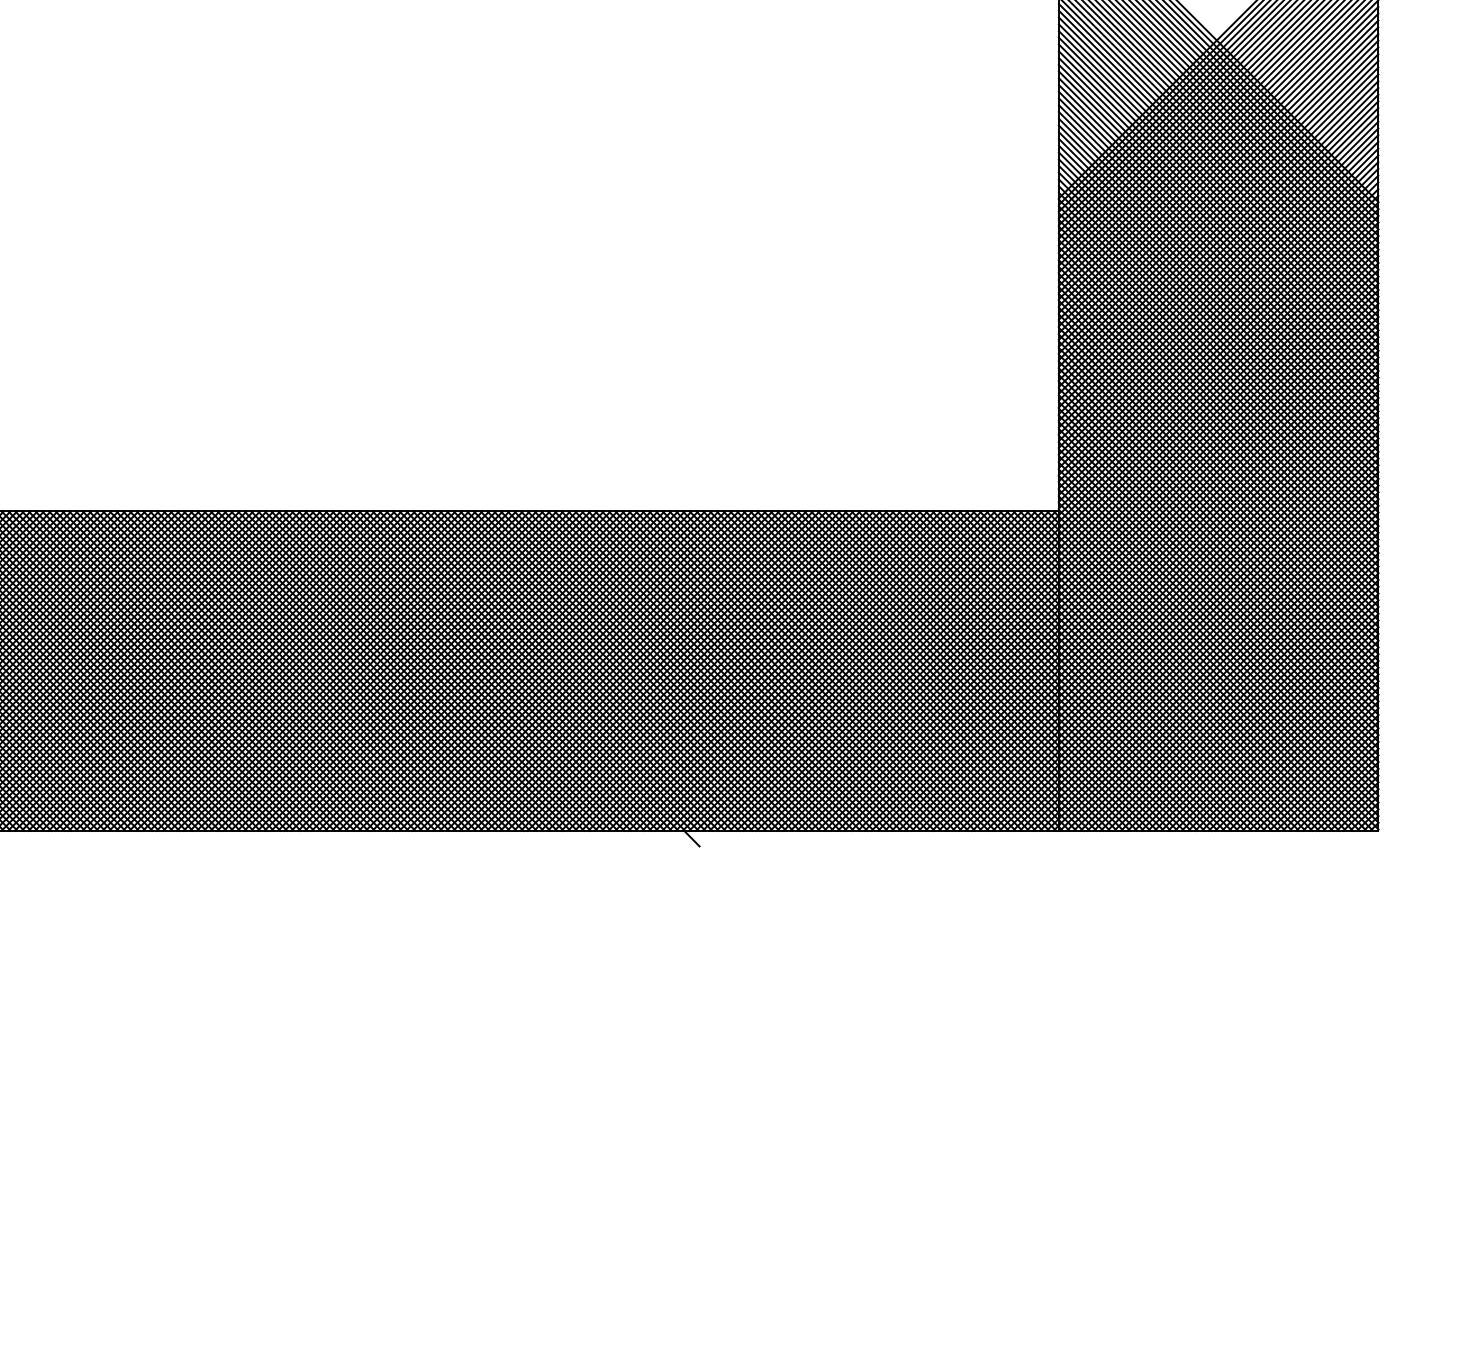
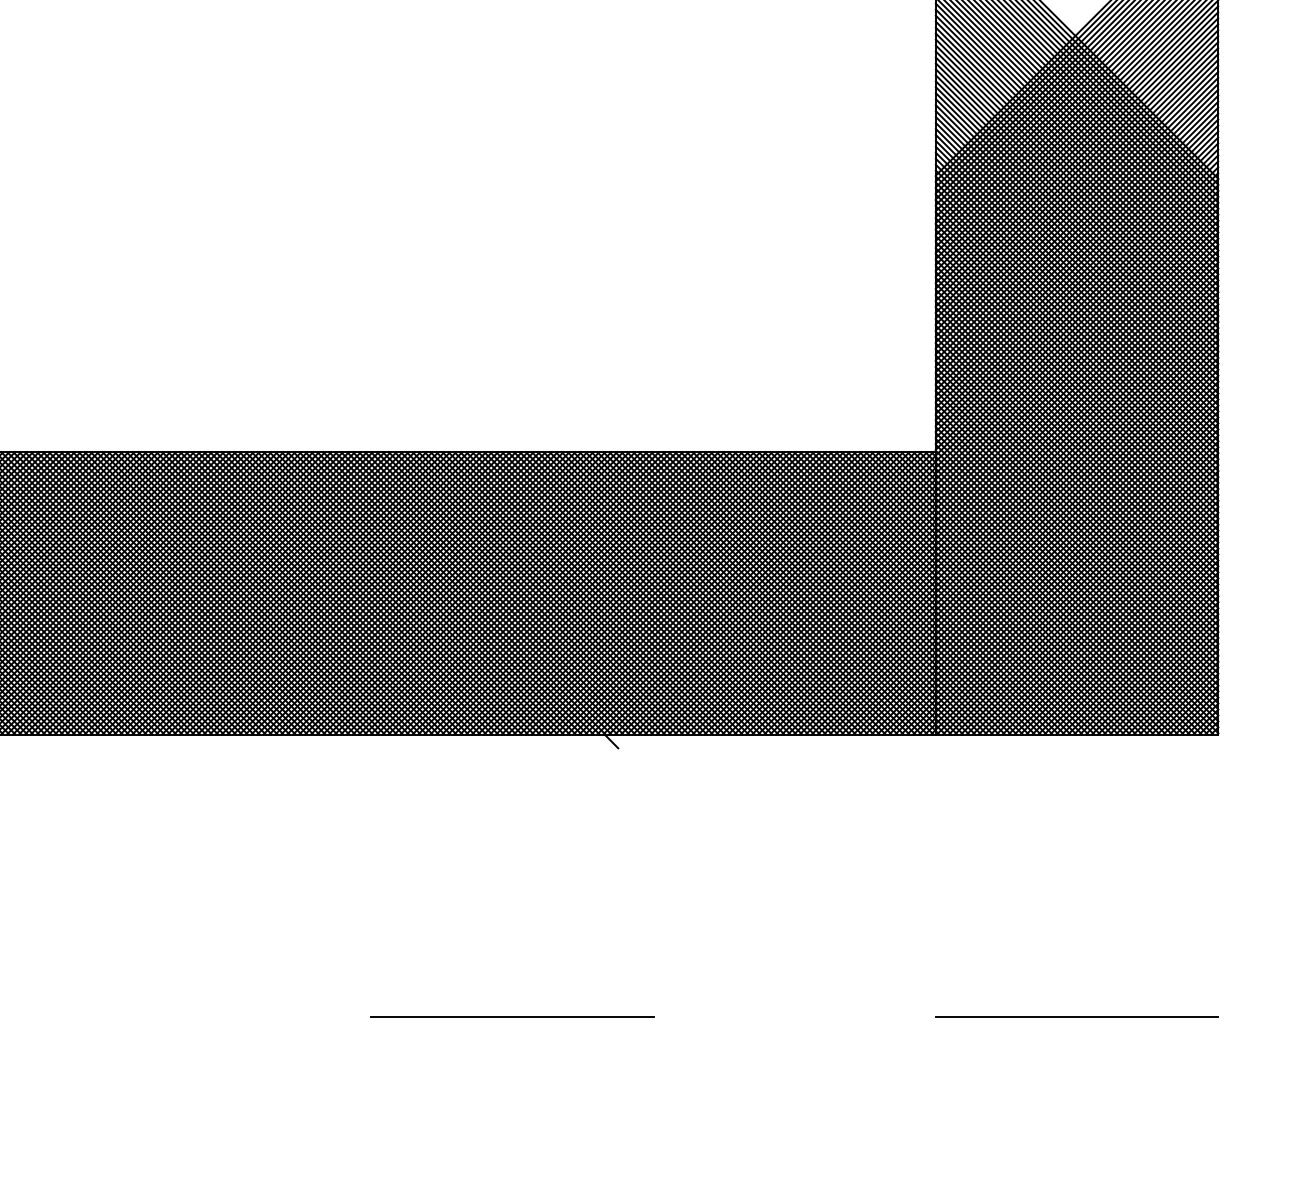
line: (579, 1150) -> (512, 1017), added
line: (1218, 1150) -> (1076, 1017), added

